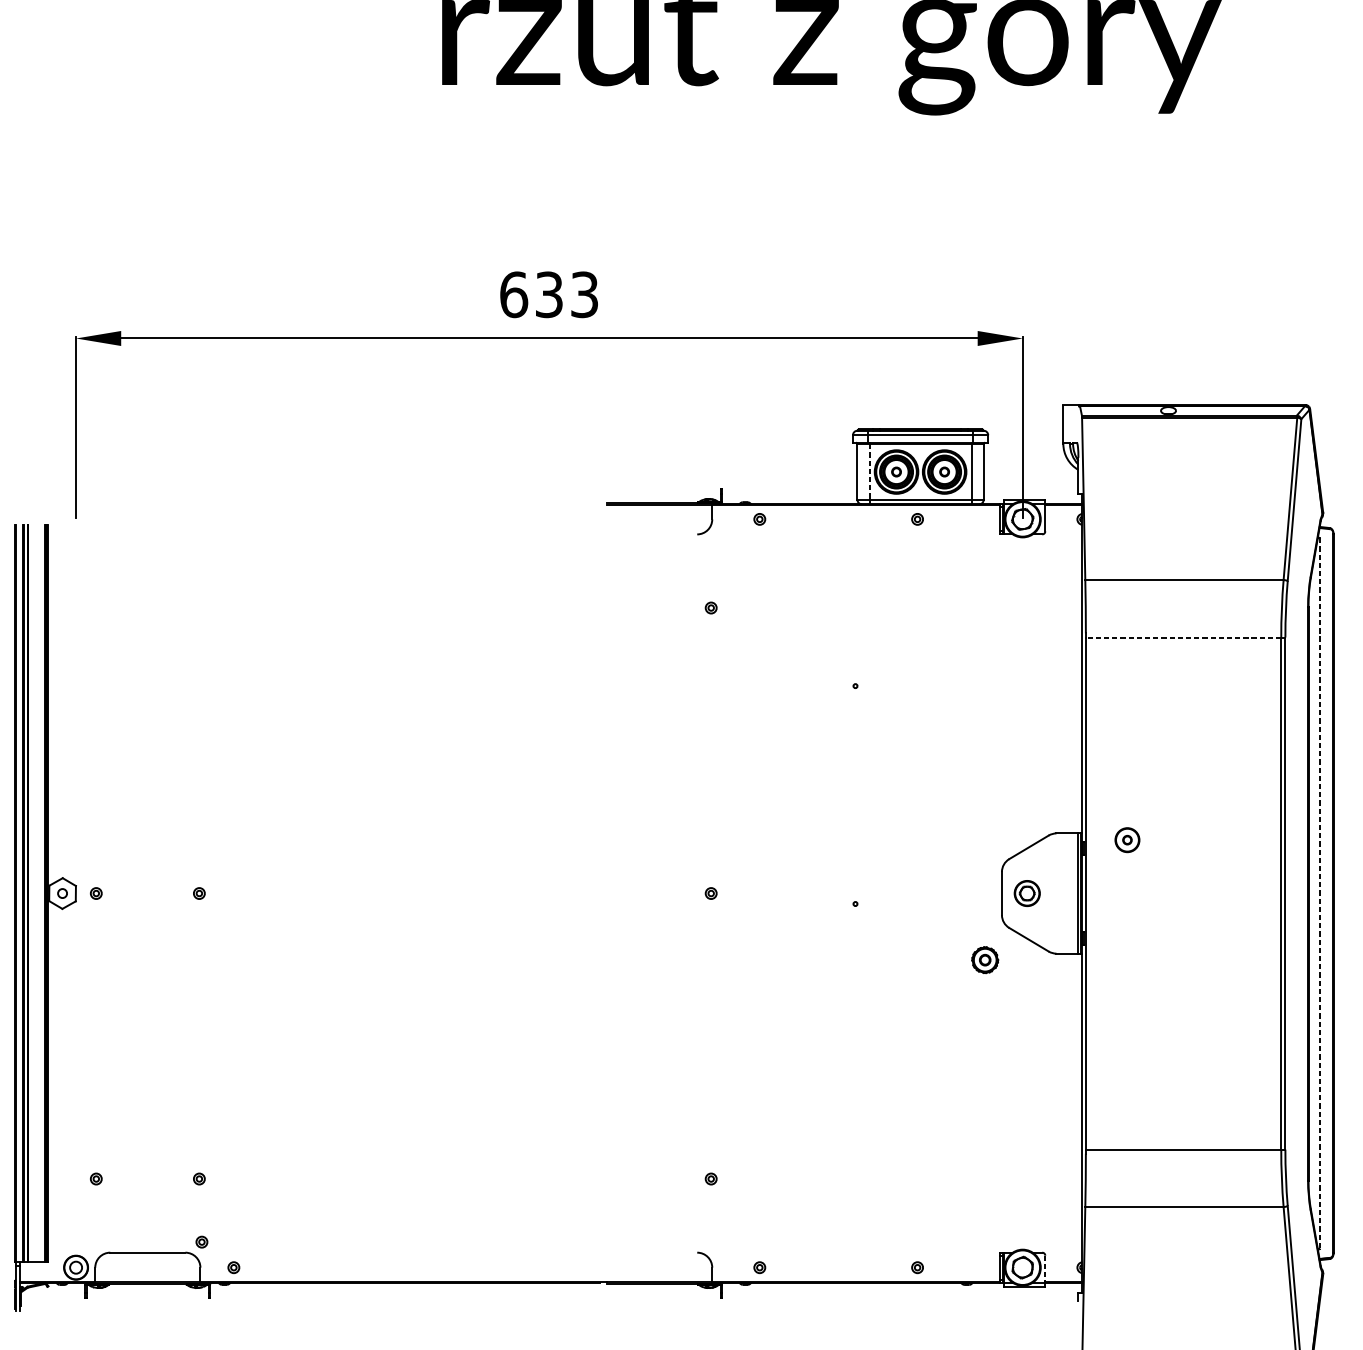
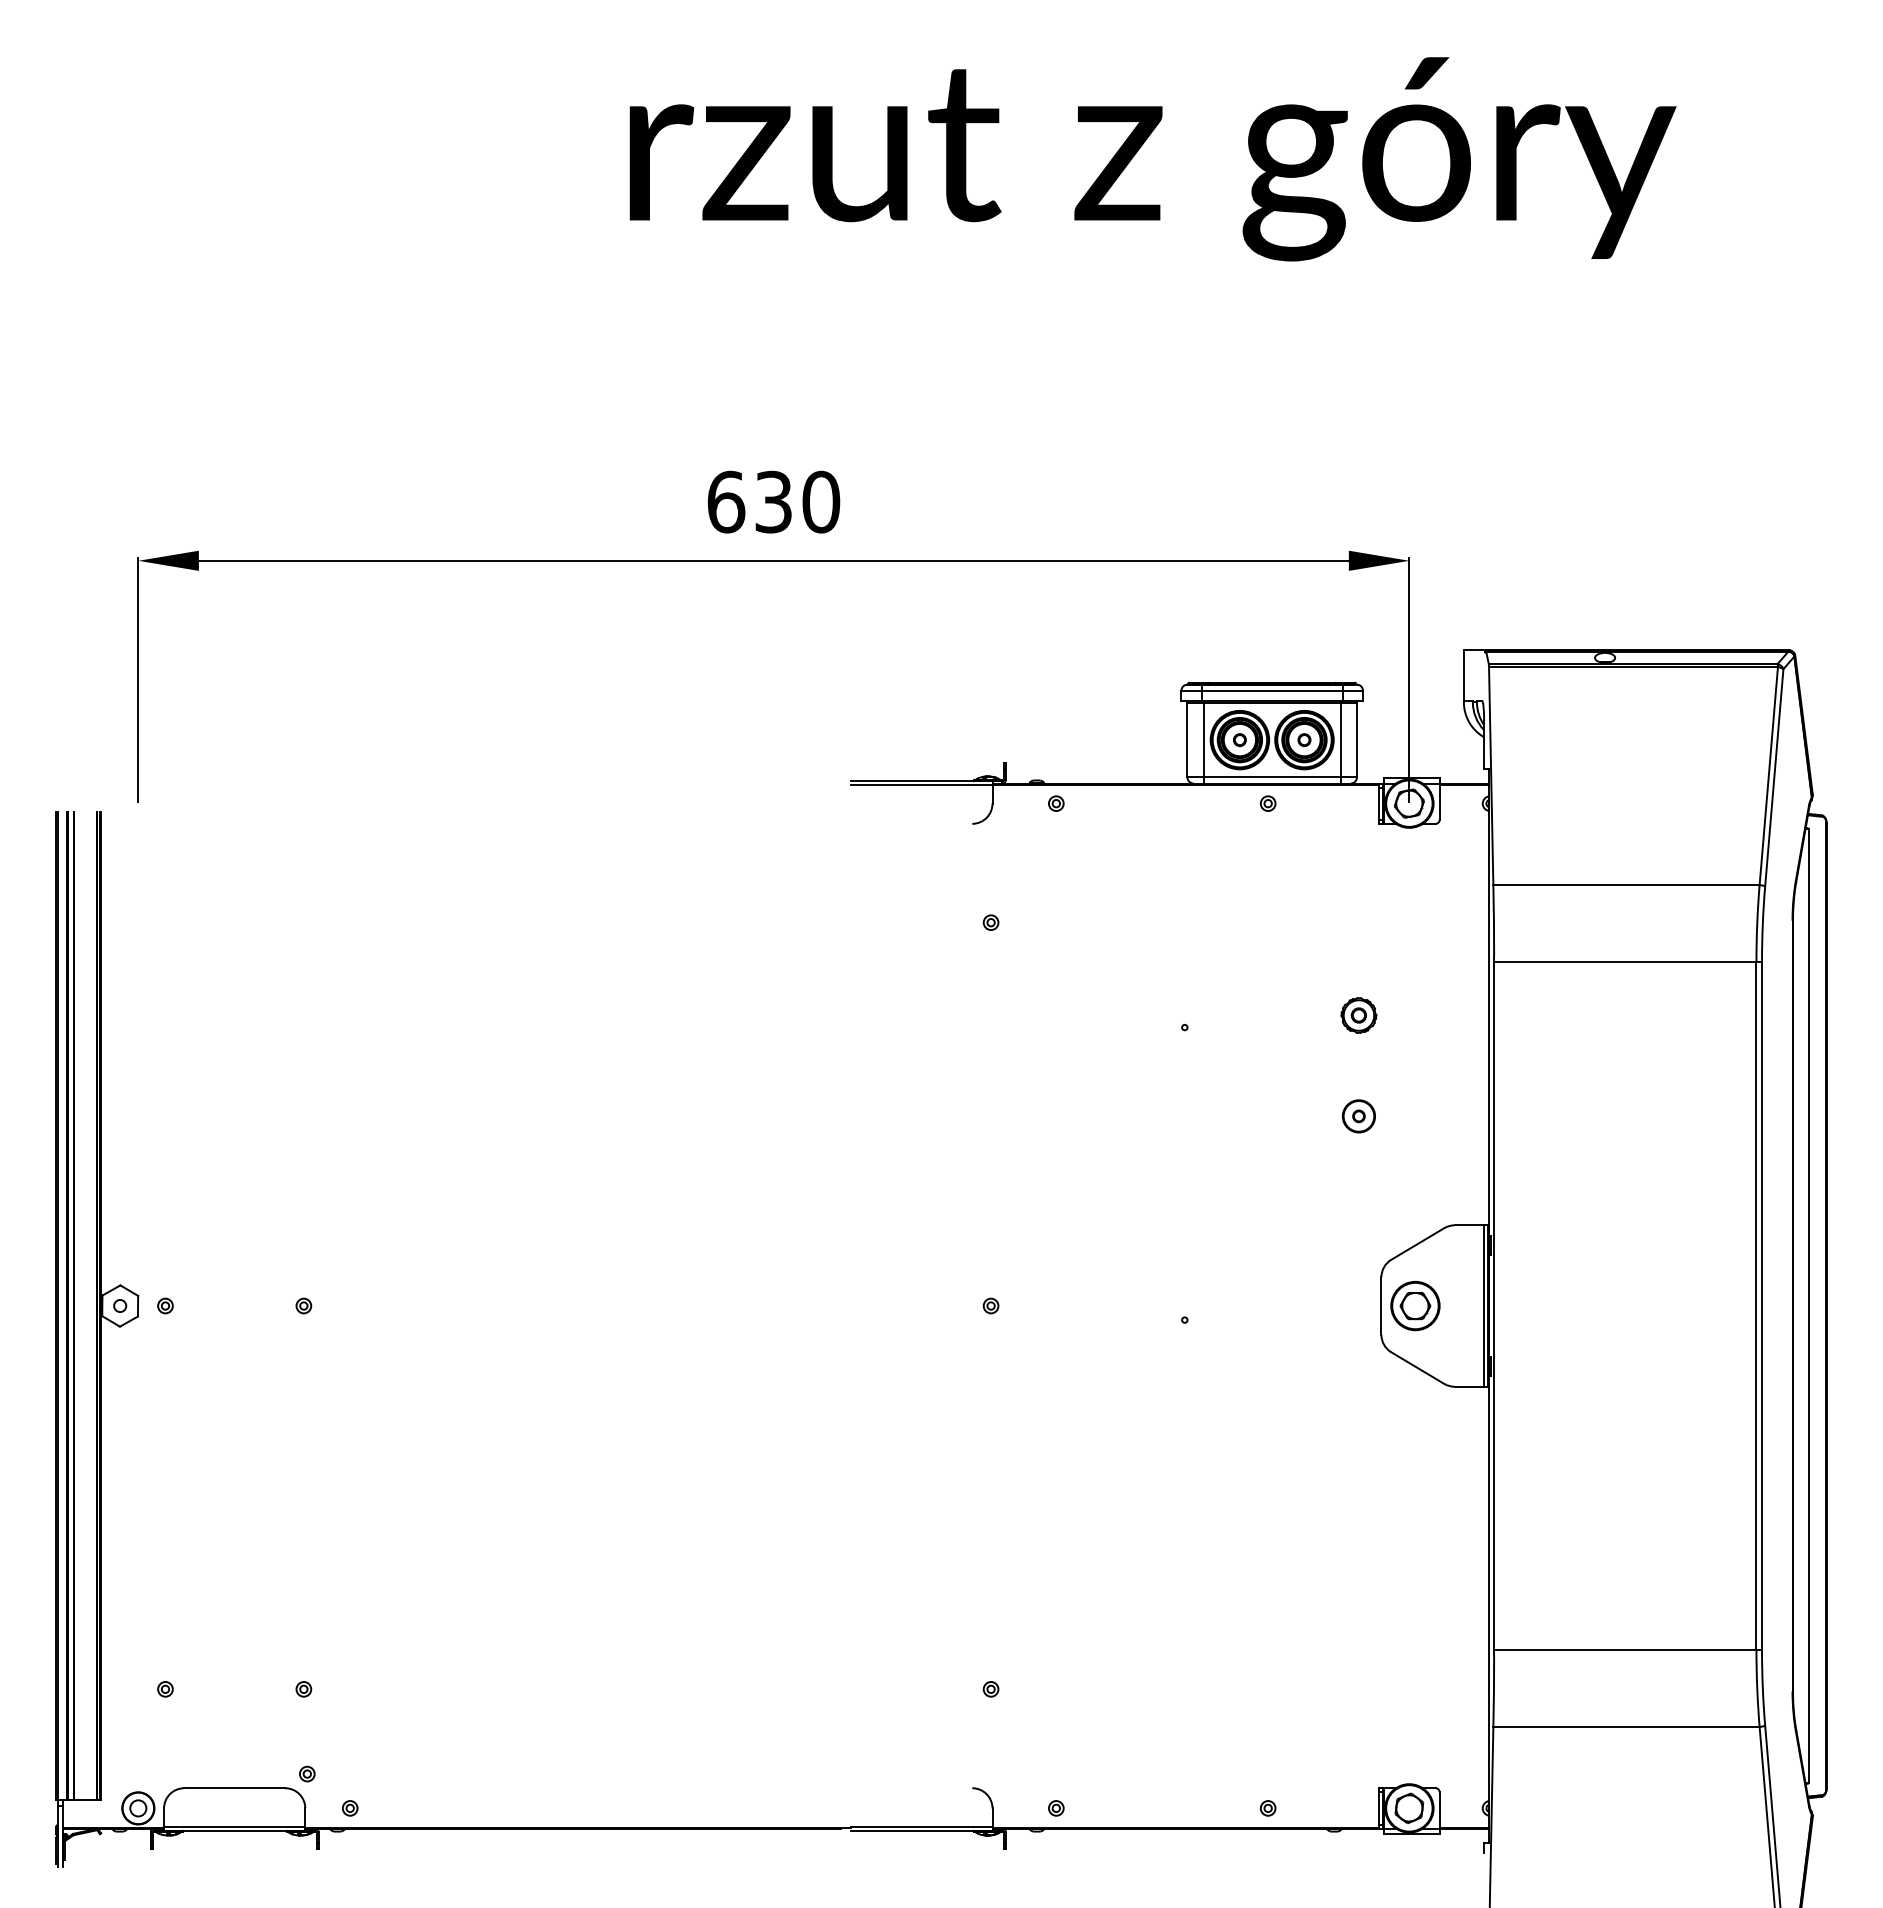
text: (584, 294) -> (821, 501), 633 -> 630
line: (869, 472) -> (1203, 740), dashed -> solid
line: (1182, 637) -> (1624, 962), dashed -> solid
part: (1127, 840) -> (1358, 1116), moved
part: (1027, 893) -> (1415, 1305), size x1.43
line: (1320, 893) -> (1808, 1306), dashed -> solid
part: (984, 960) -> (1358, 1015), moved
line: (1045, 1269) -> (1439, 1810), dashed -> solid

